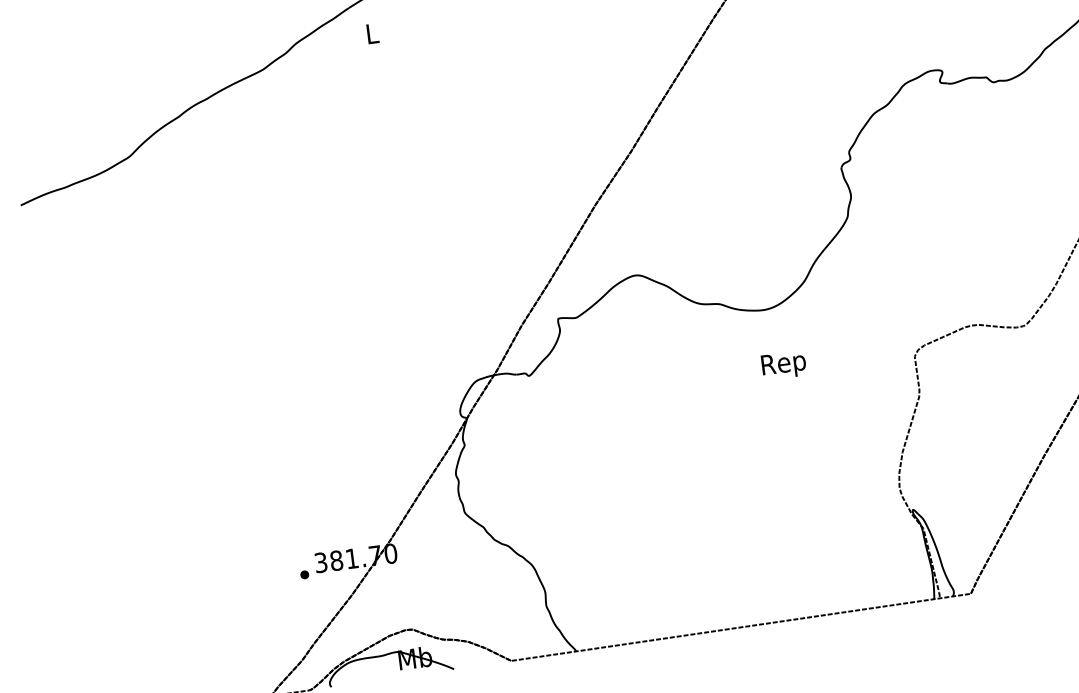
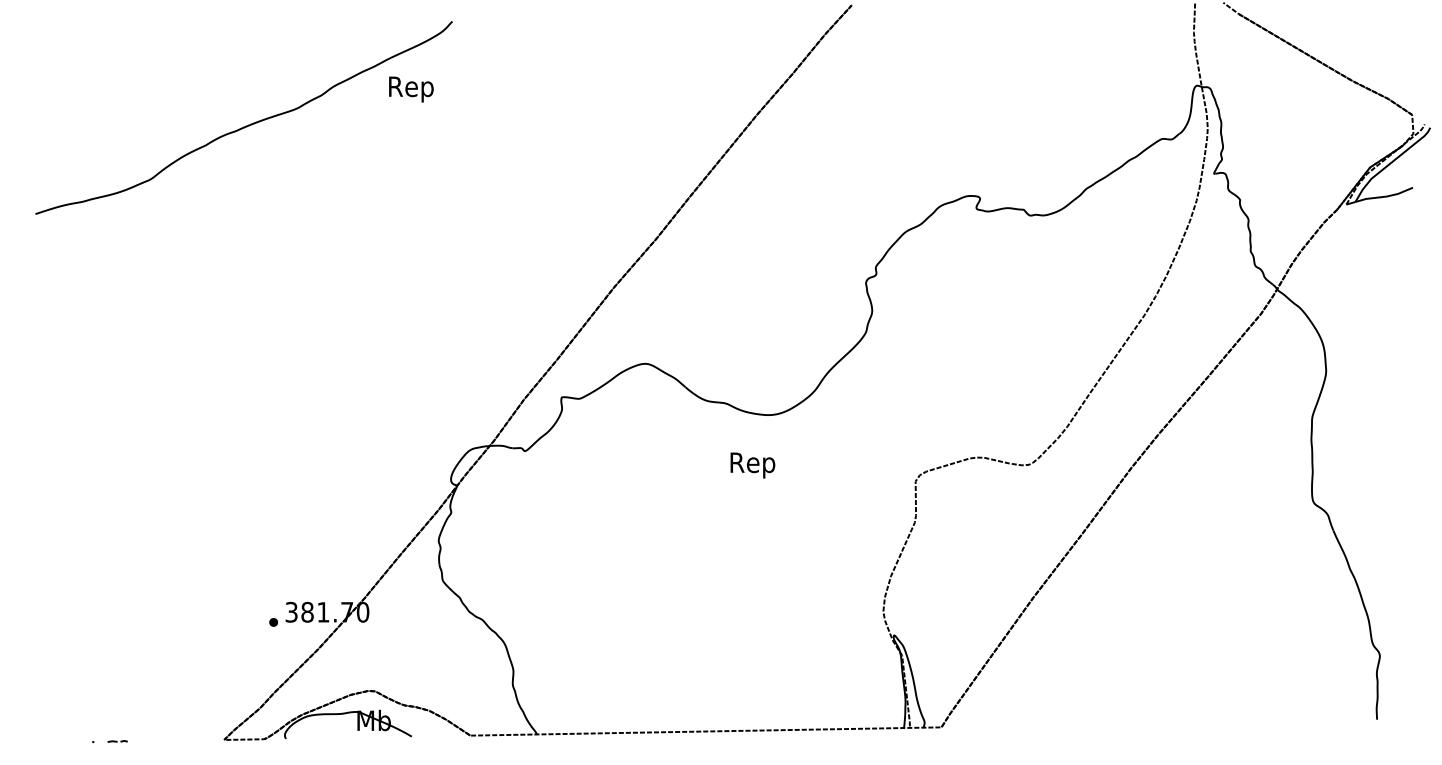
text: (372, 36) -> (411, 89), L -> Rep
text: (783, 365) -> (752, 465), moved

